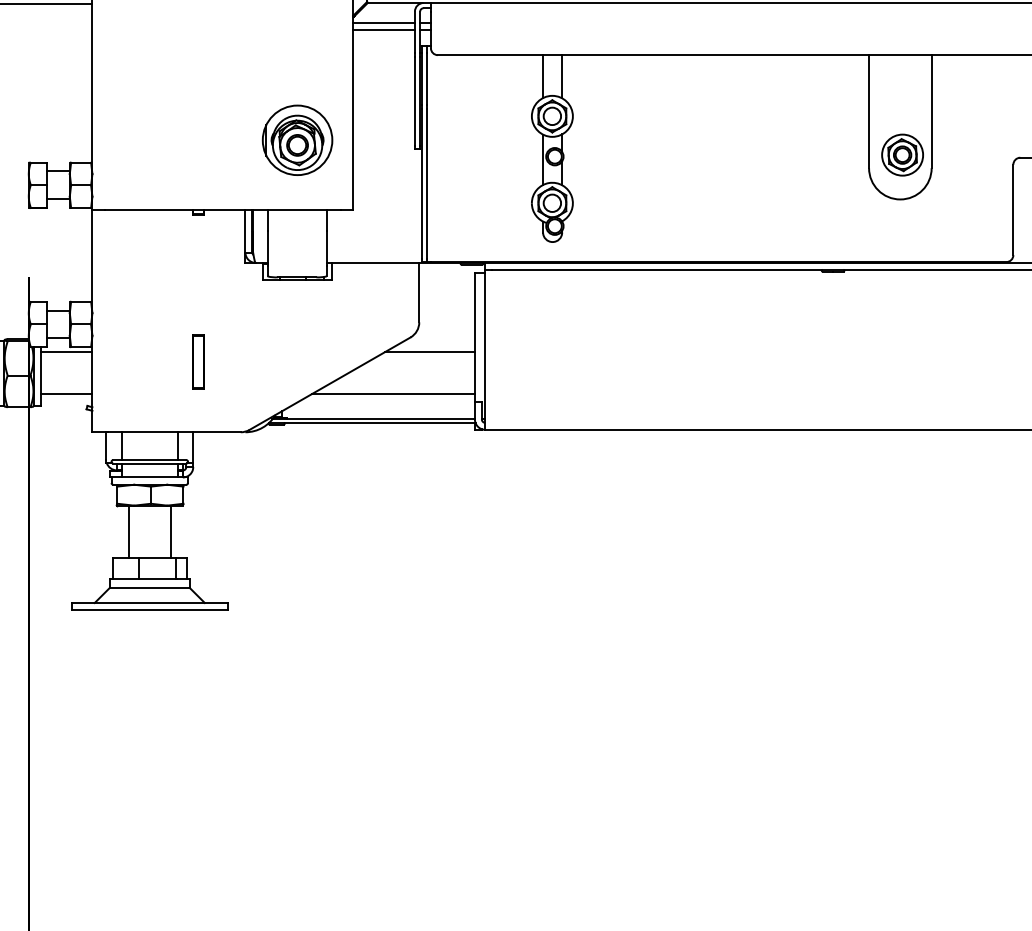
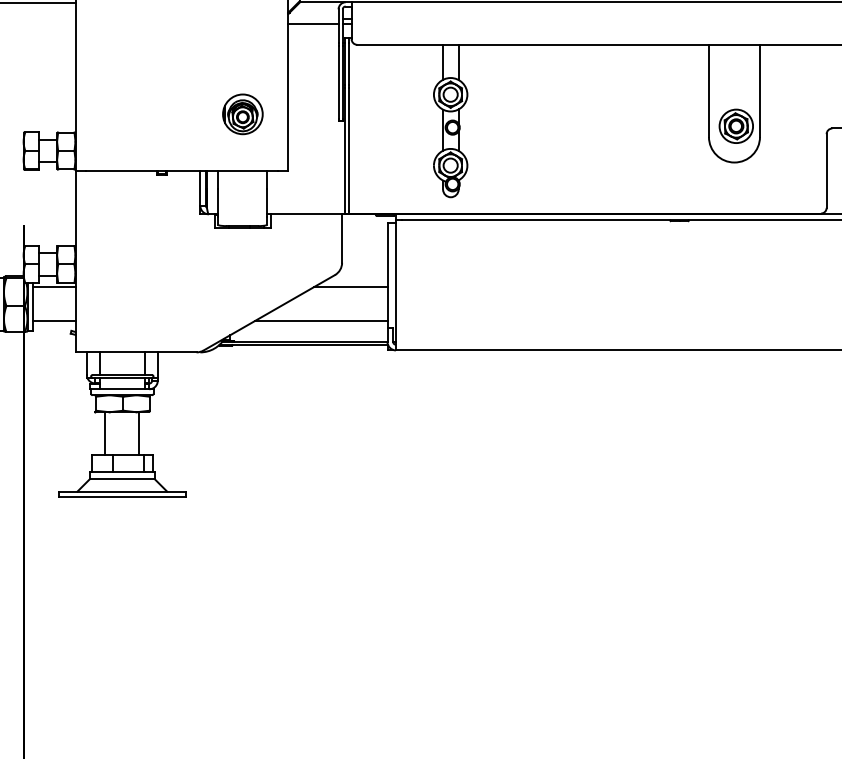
line: (384, 22) -> (313, 18), removed
part: (297, 140) -> (242, 114), size x0.7
part: (197, 361) -> (161, 294), removed

